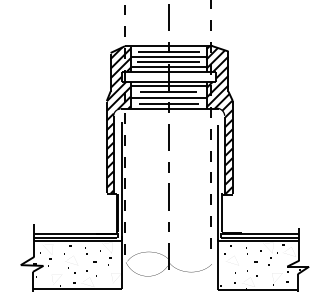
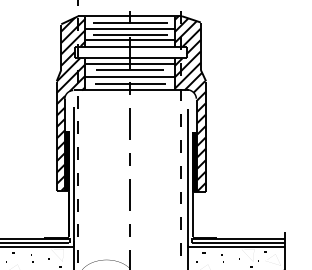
fill: (115, 168) -> (67, 161), added
fill: (222, 169) -> (193, 162), added

